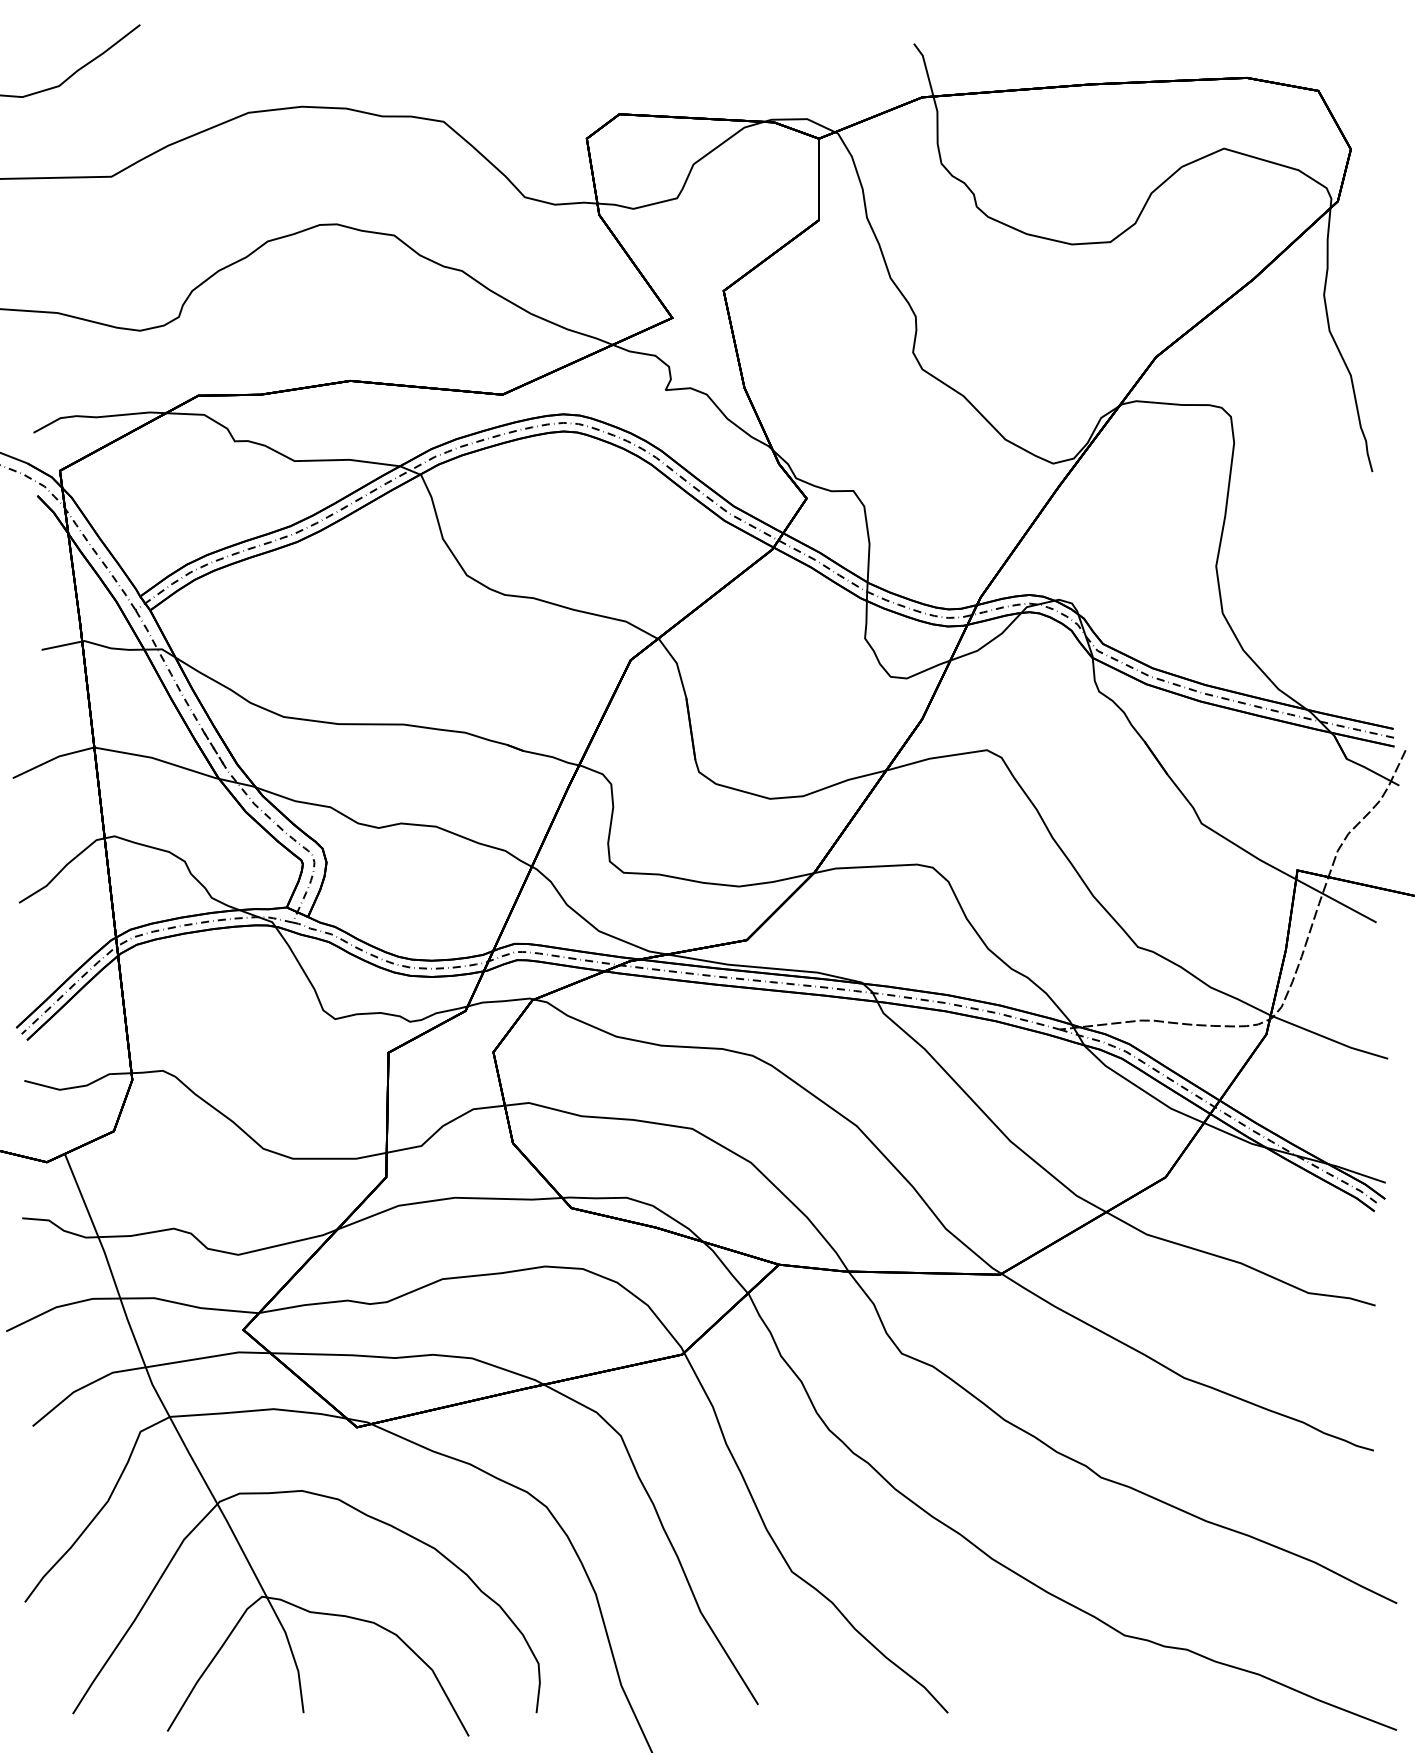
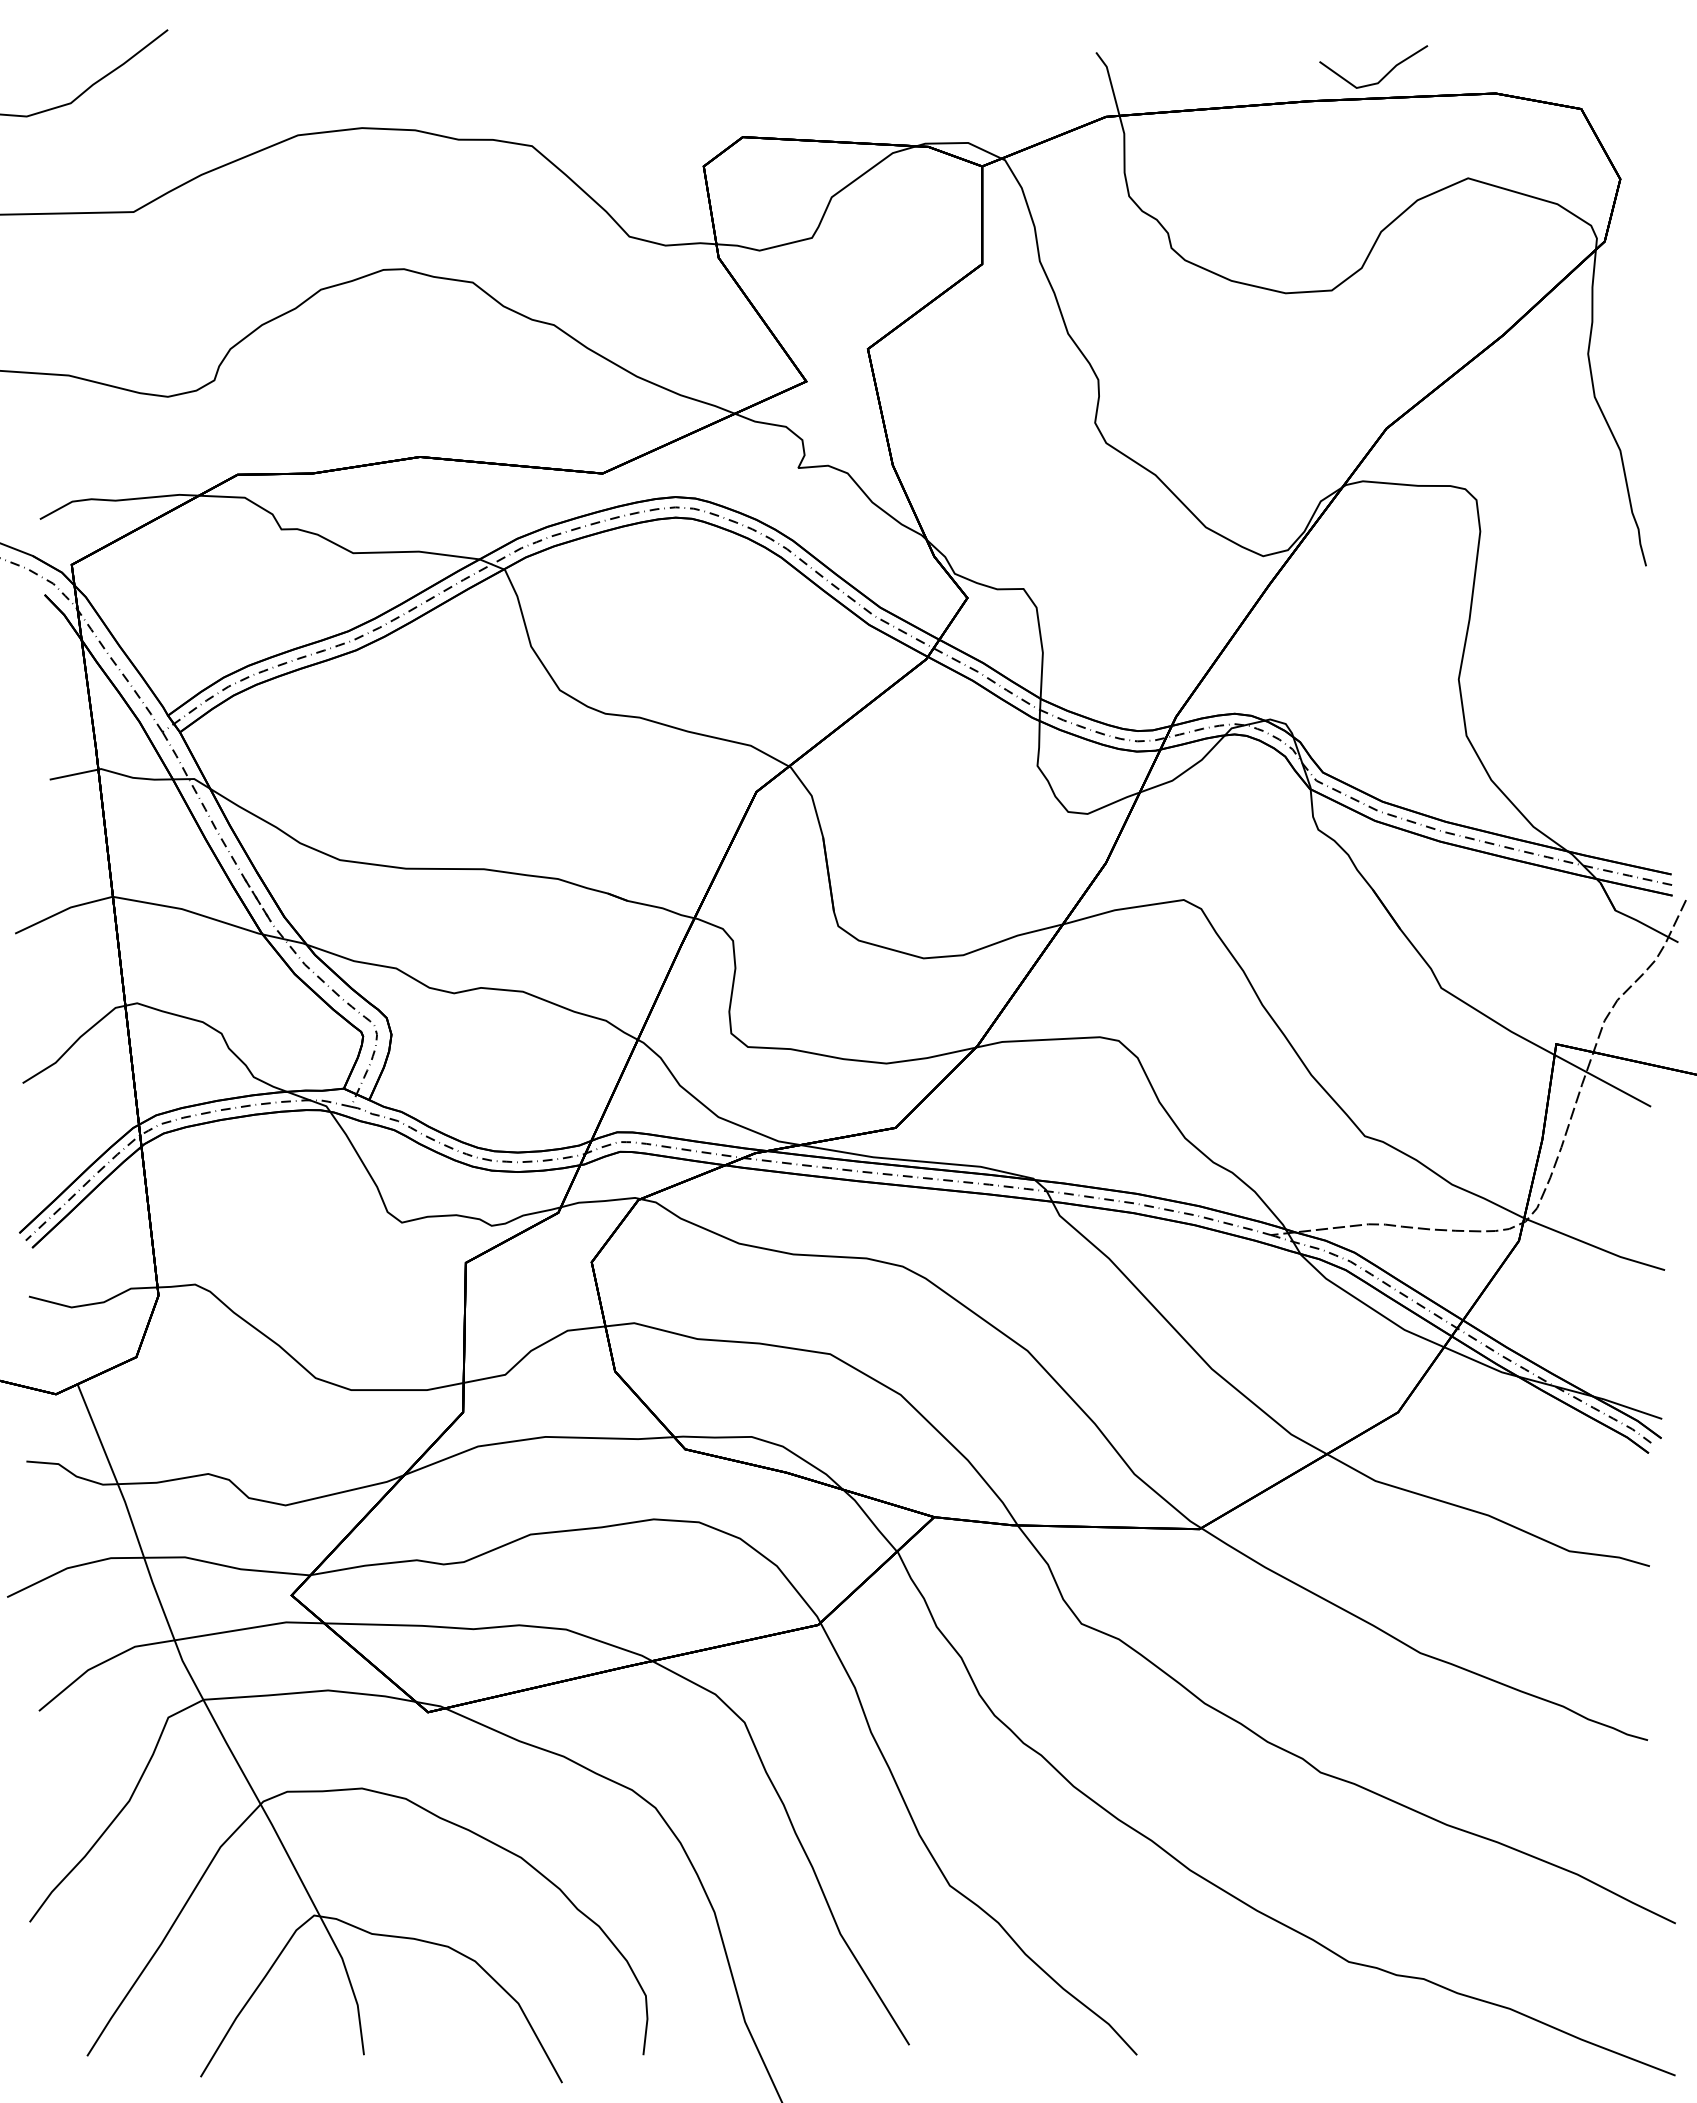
line: (1153, 63) -> (1383, 76), added

